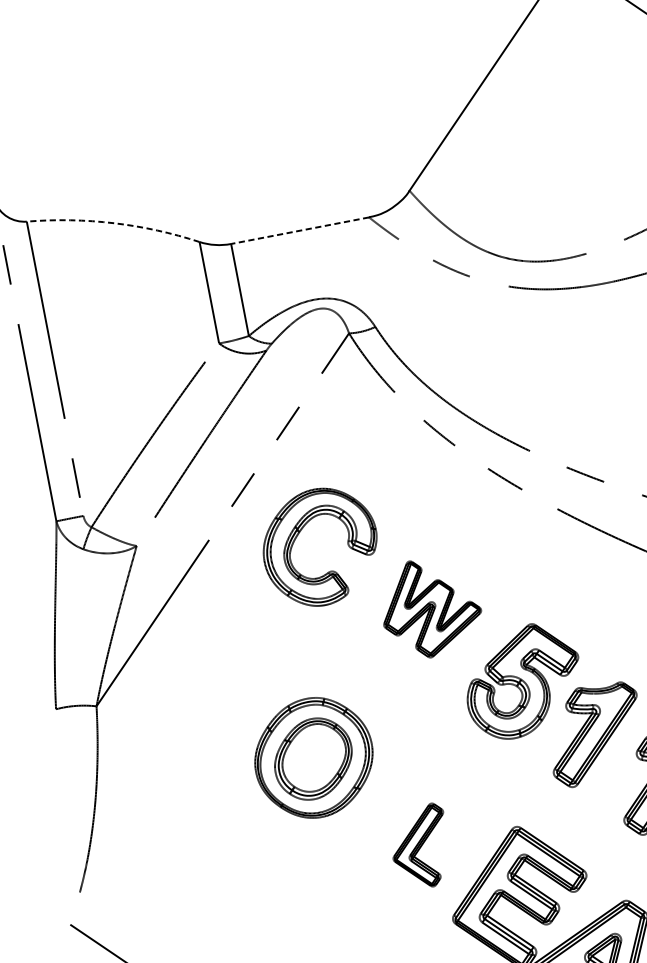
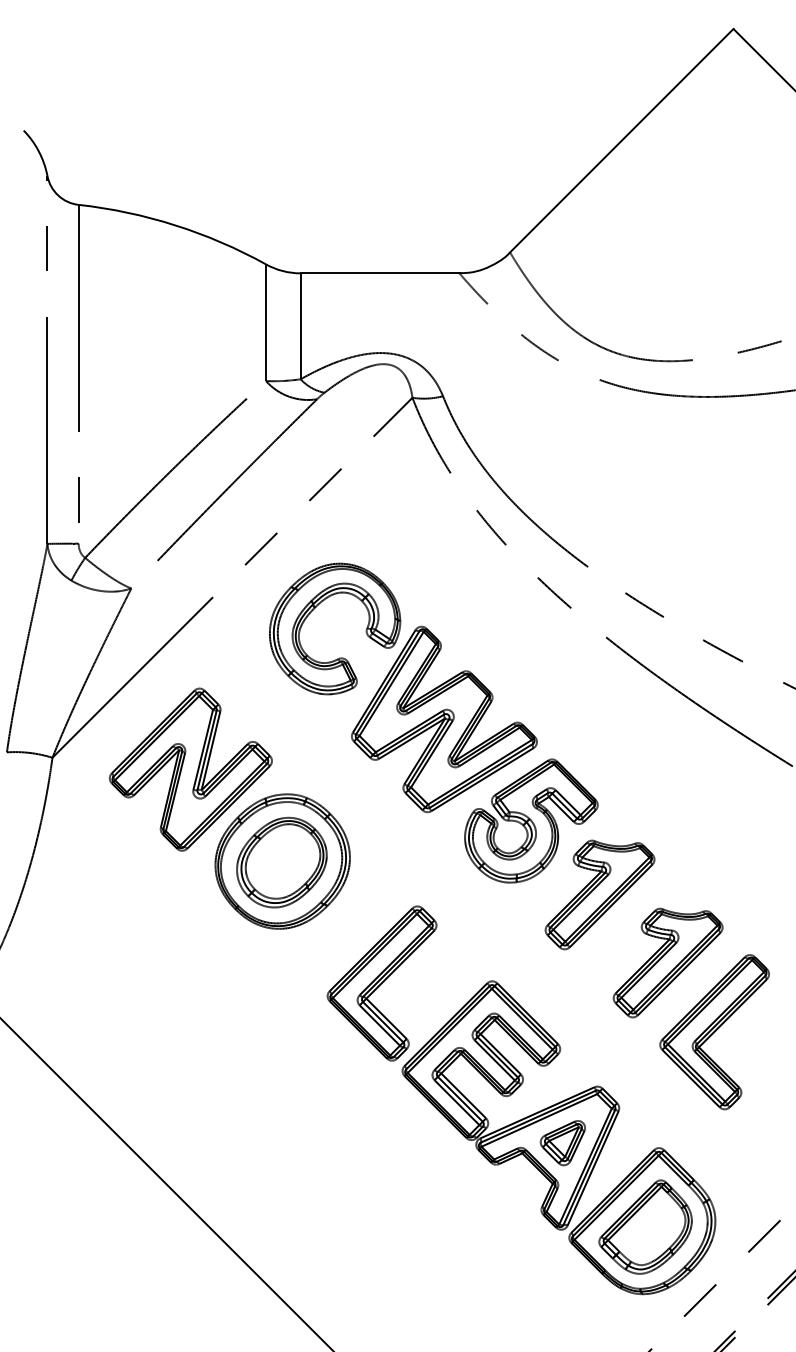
arc: (114, 223) -> (175, 225), dashed -> solid
line: (299, 230) -> (379, 273), dashed -> solid
part: (430, 607) -> (444, 719), size x1.67
part: (218, 693) -> (190, 769), added
part: (420, 847) -> (381, 983), size x1.67

